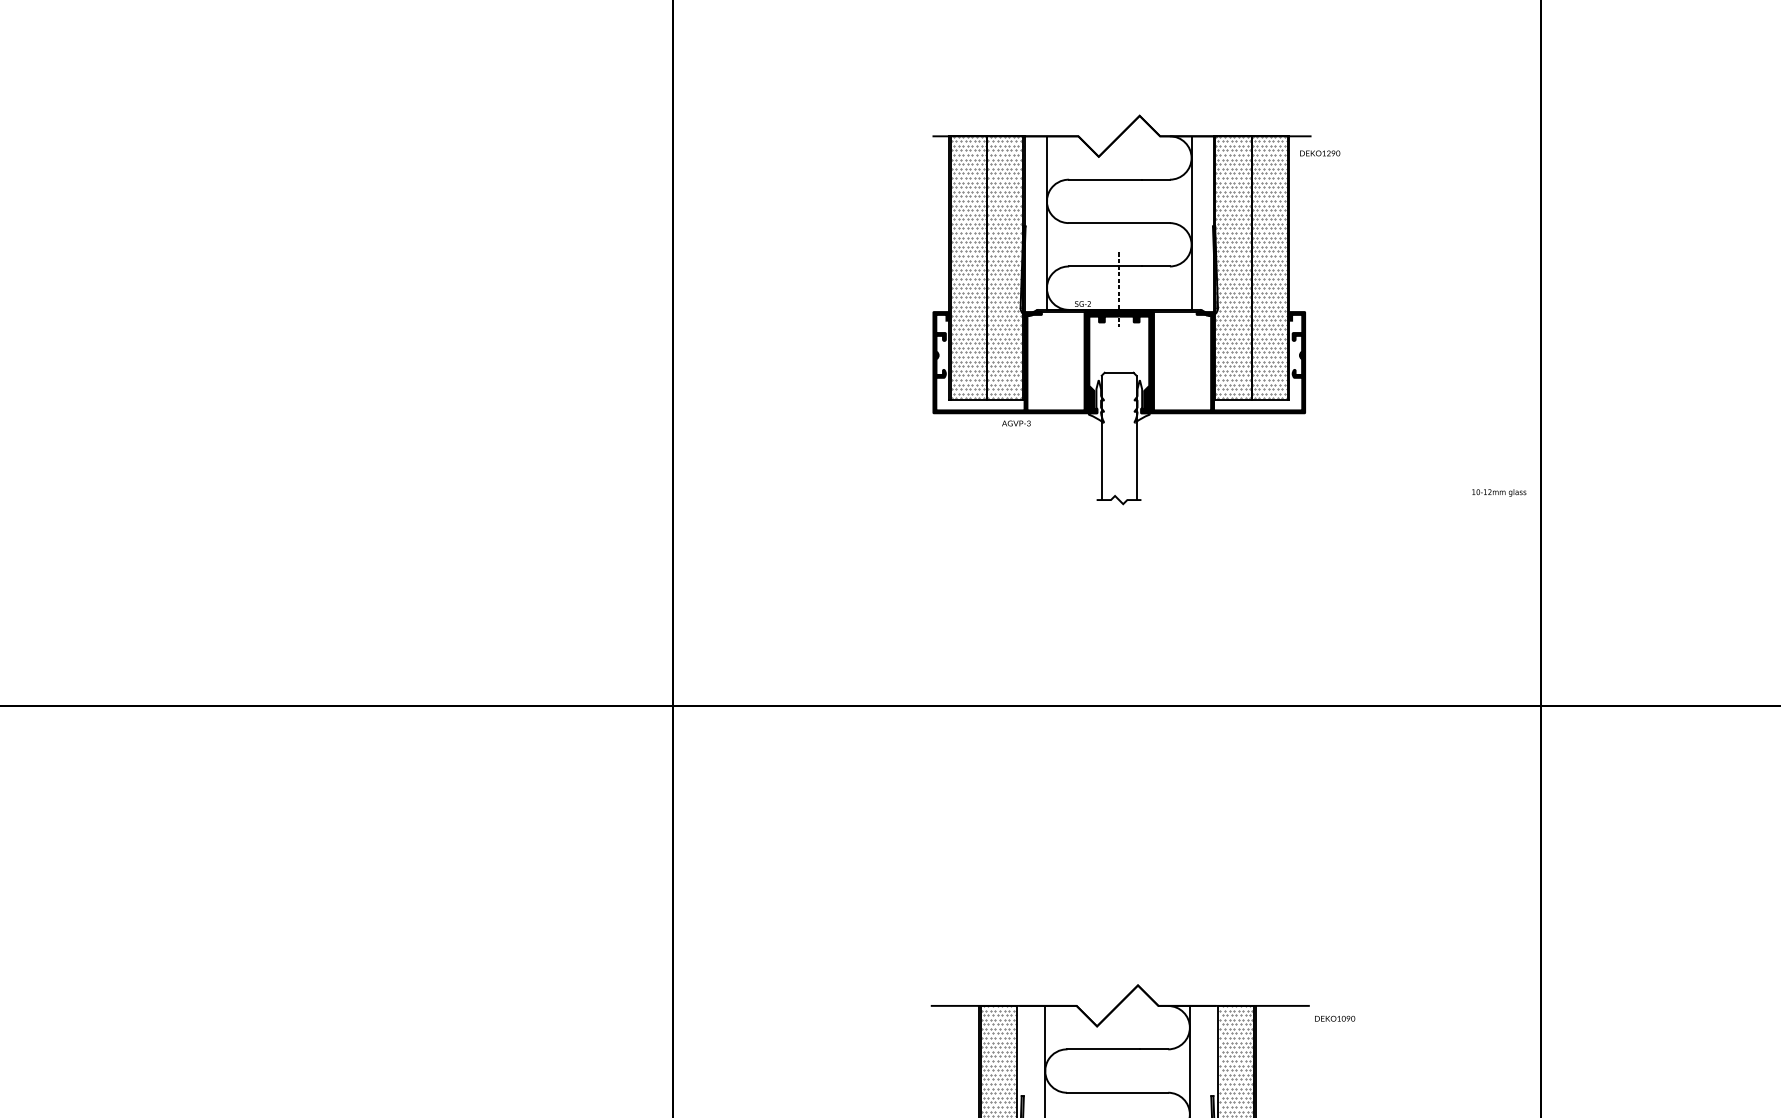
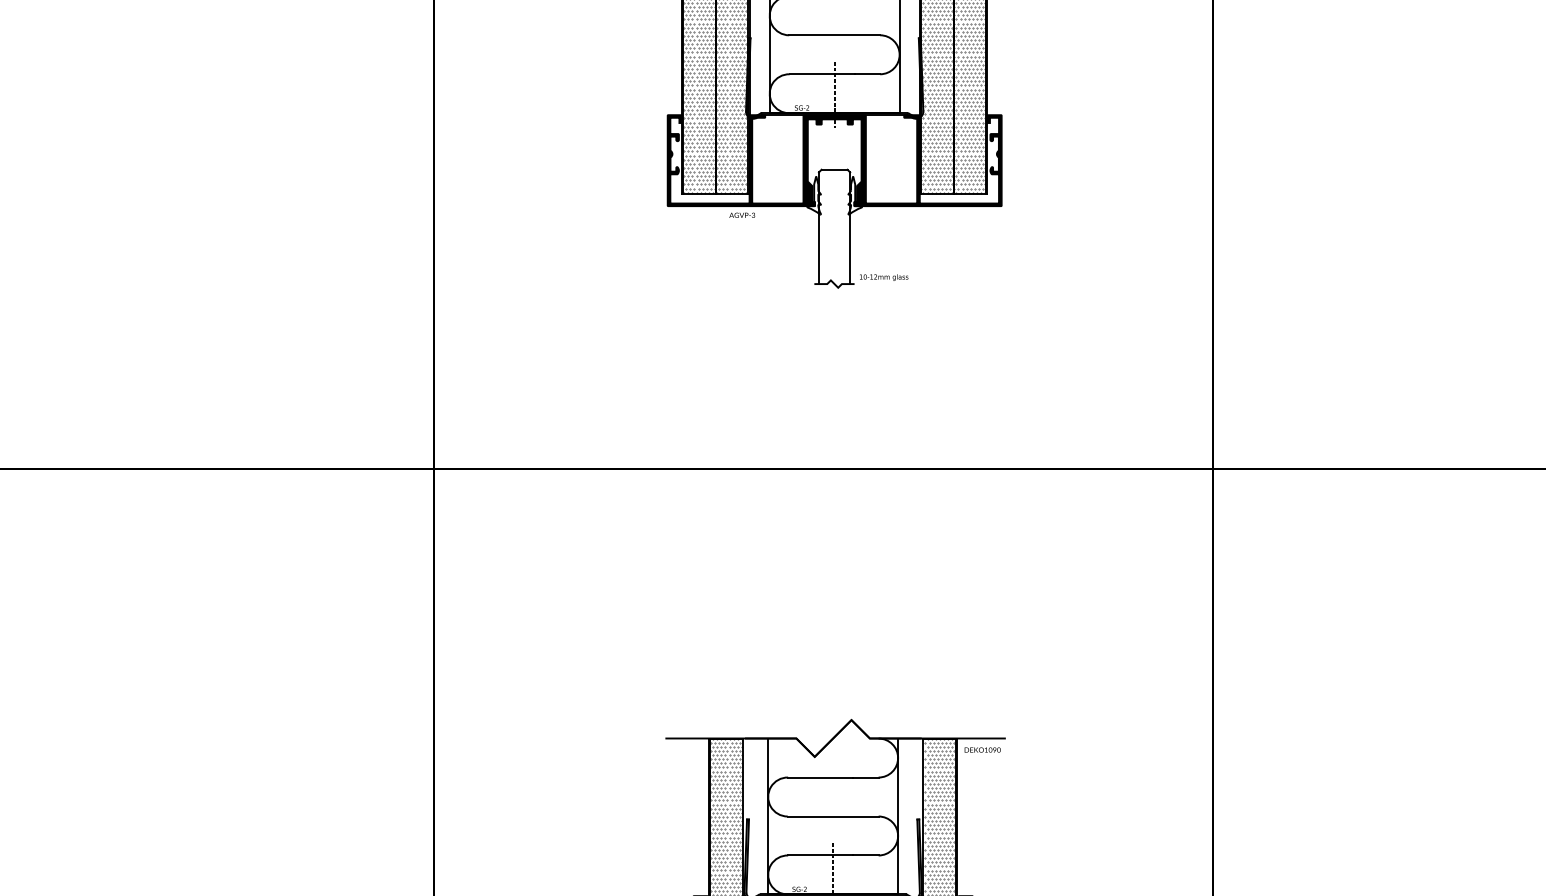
text: (1499, 492) -> (884, 277), moved
text: (1335, 1018) -> (983, 749), moved

